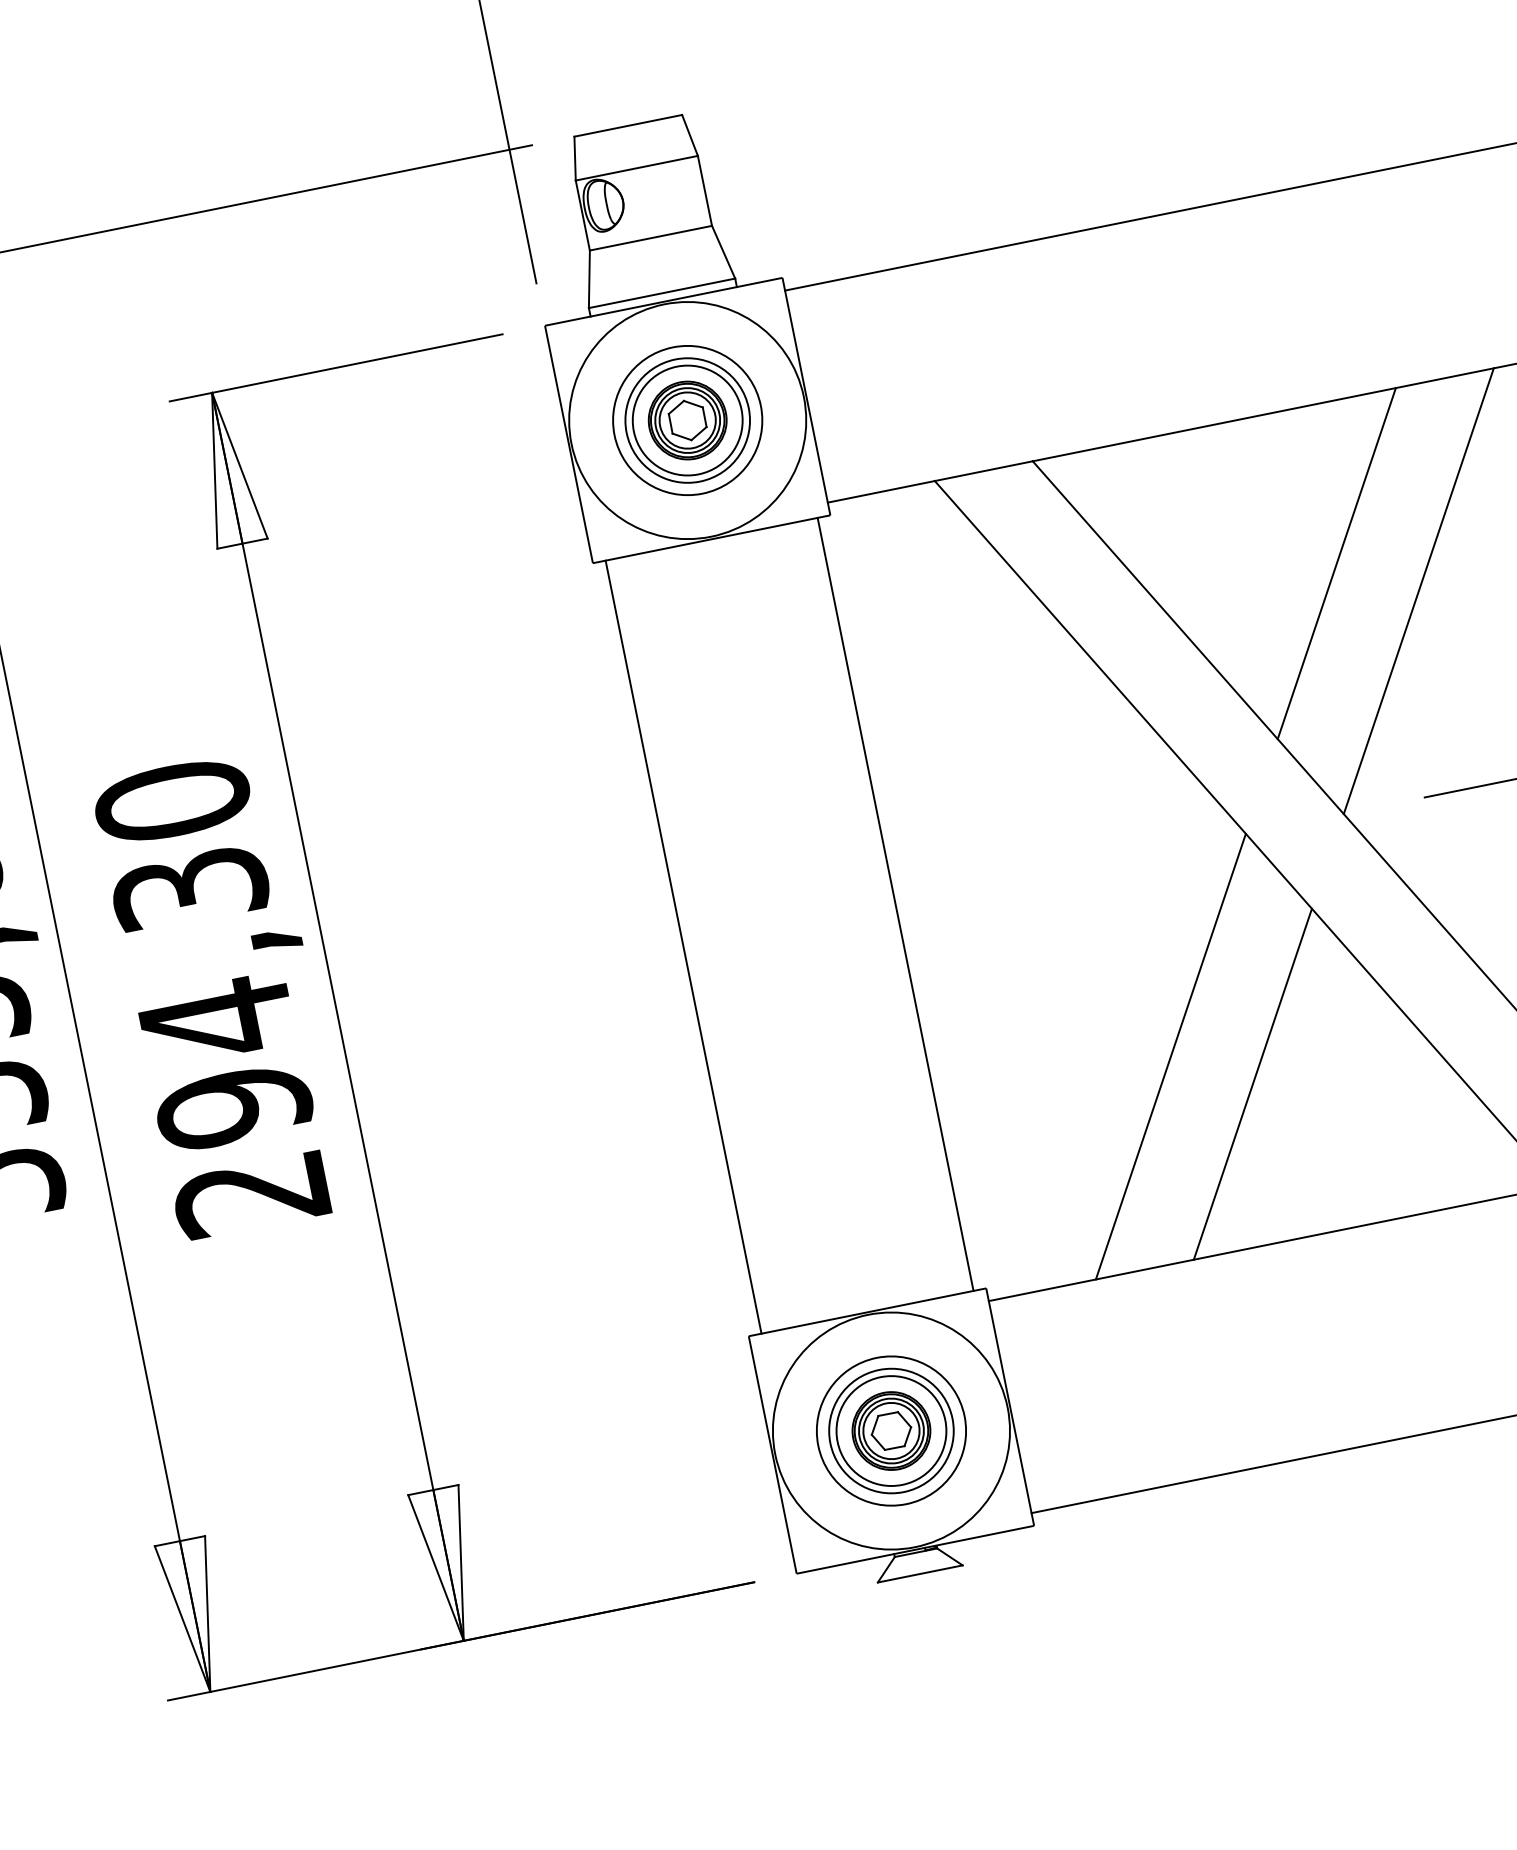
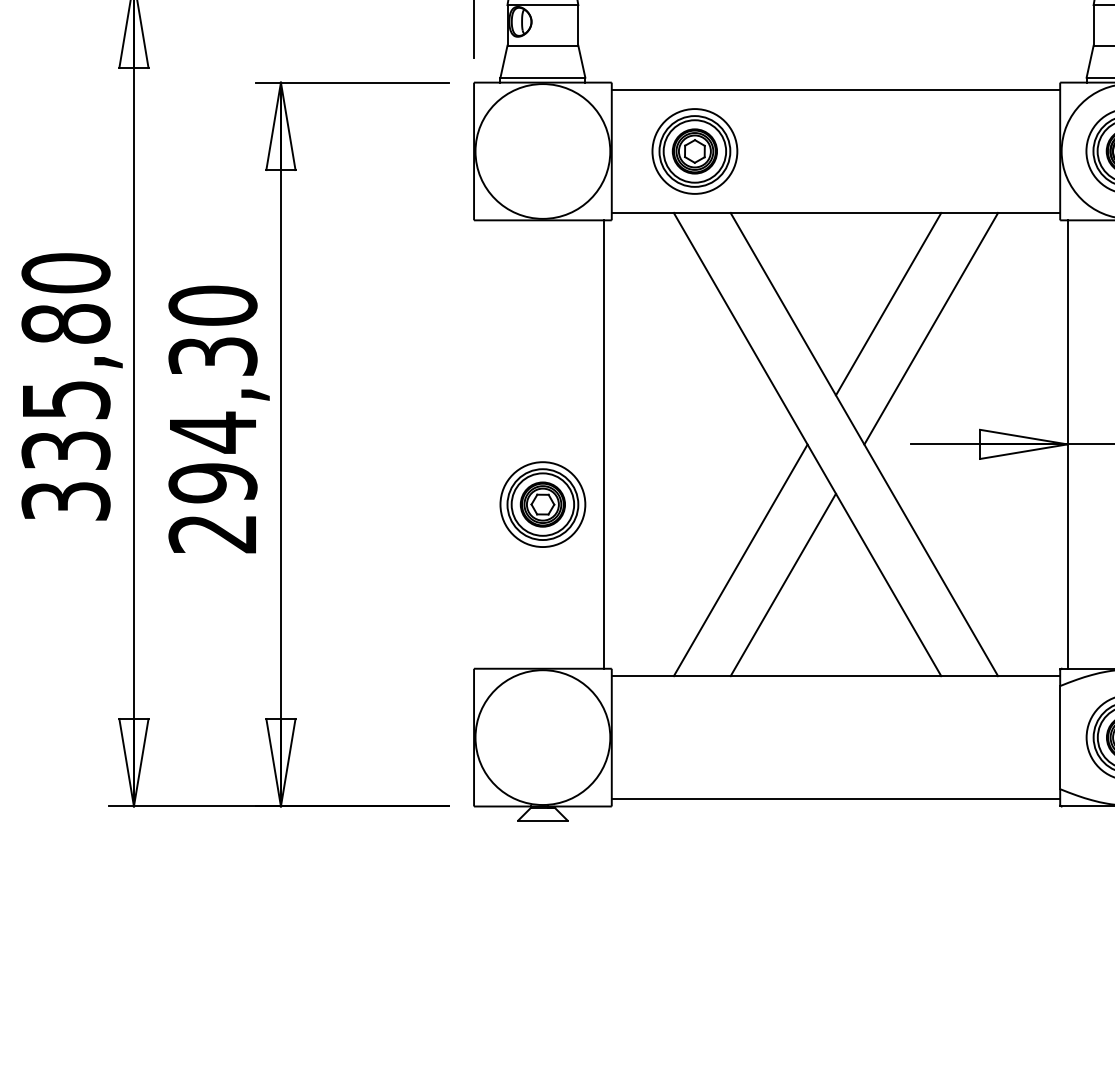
part: (686, 420) -> (694, 151), moved
line: (683, 947) -> (481, 444), removed
part: (890, 1430) -> (542, 504), moved

